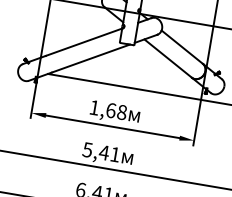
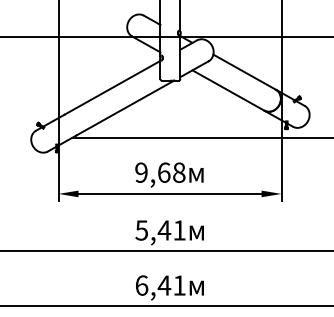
text: (94, 107) -> (141, 172), 1,68 -> 9,68

